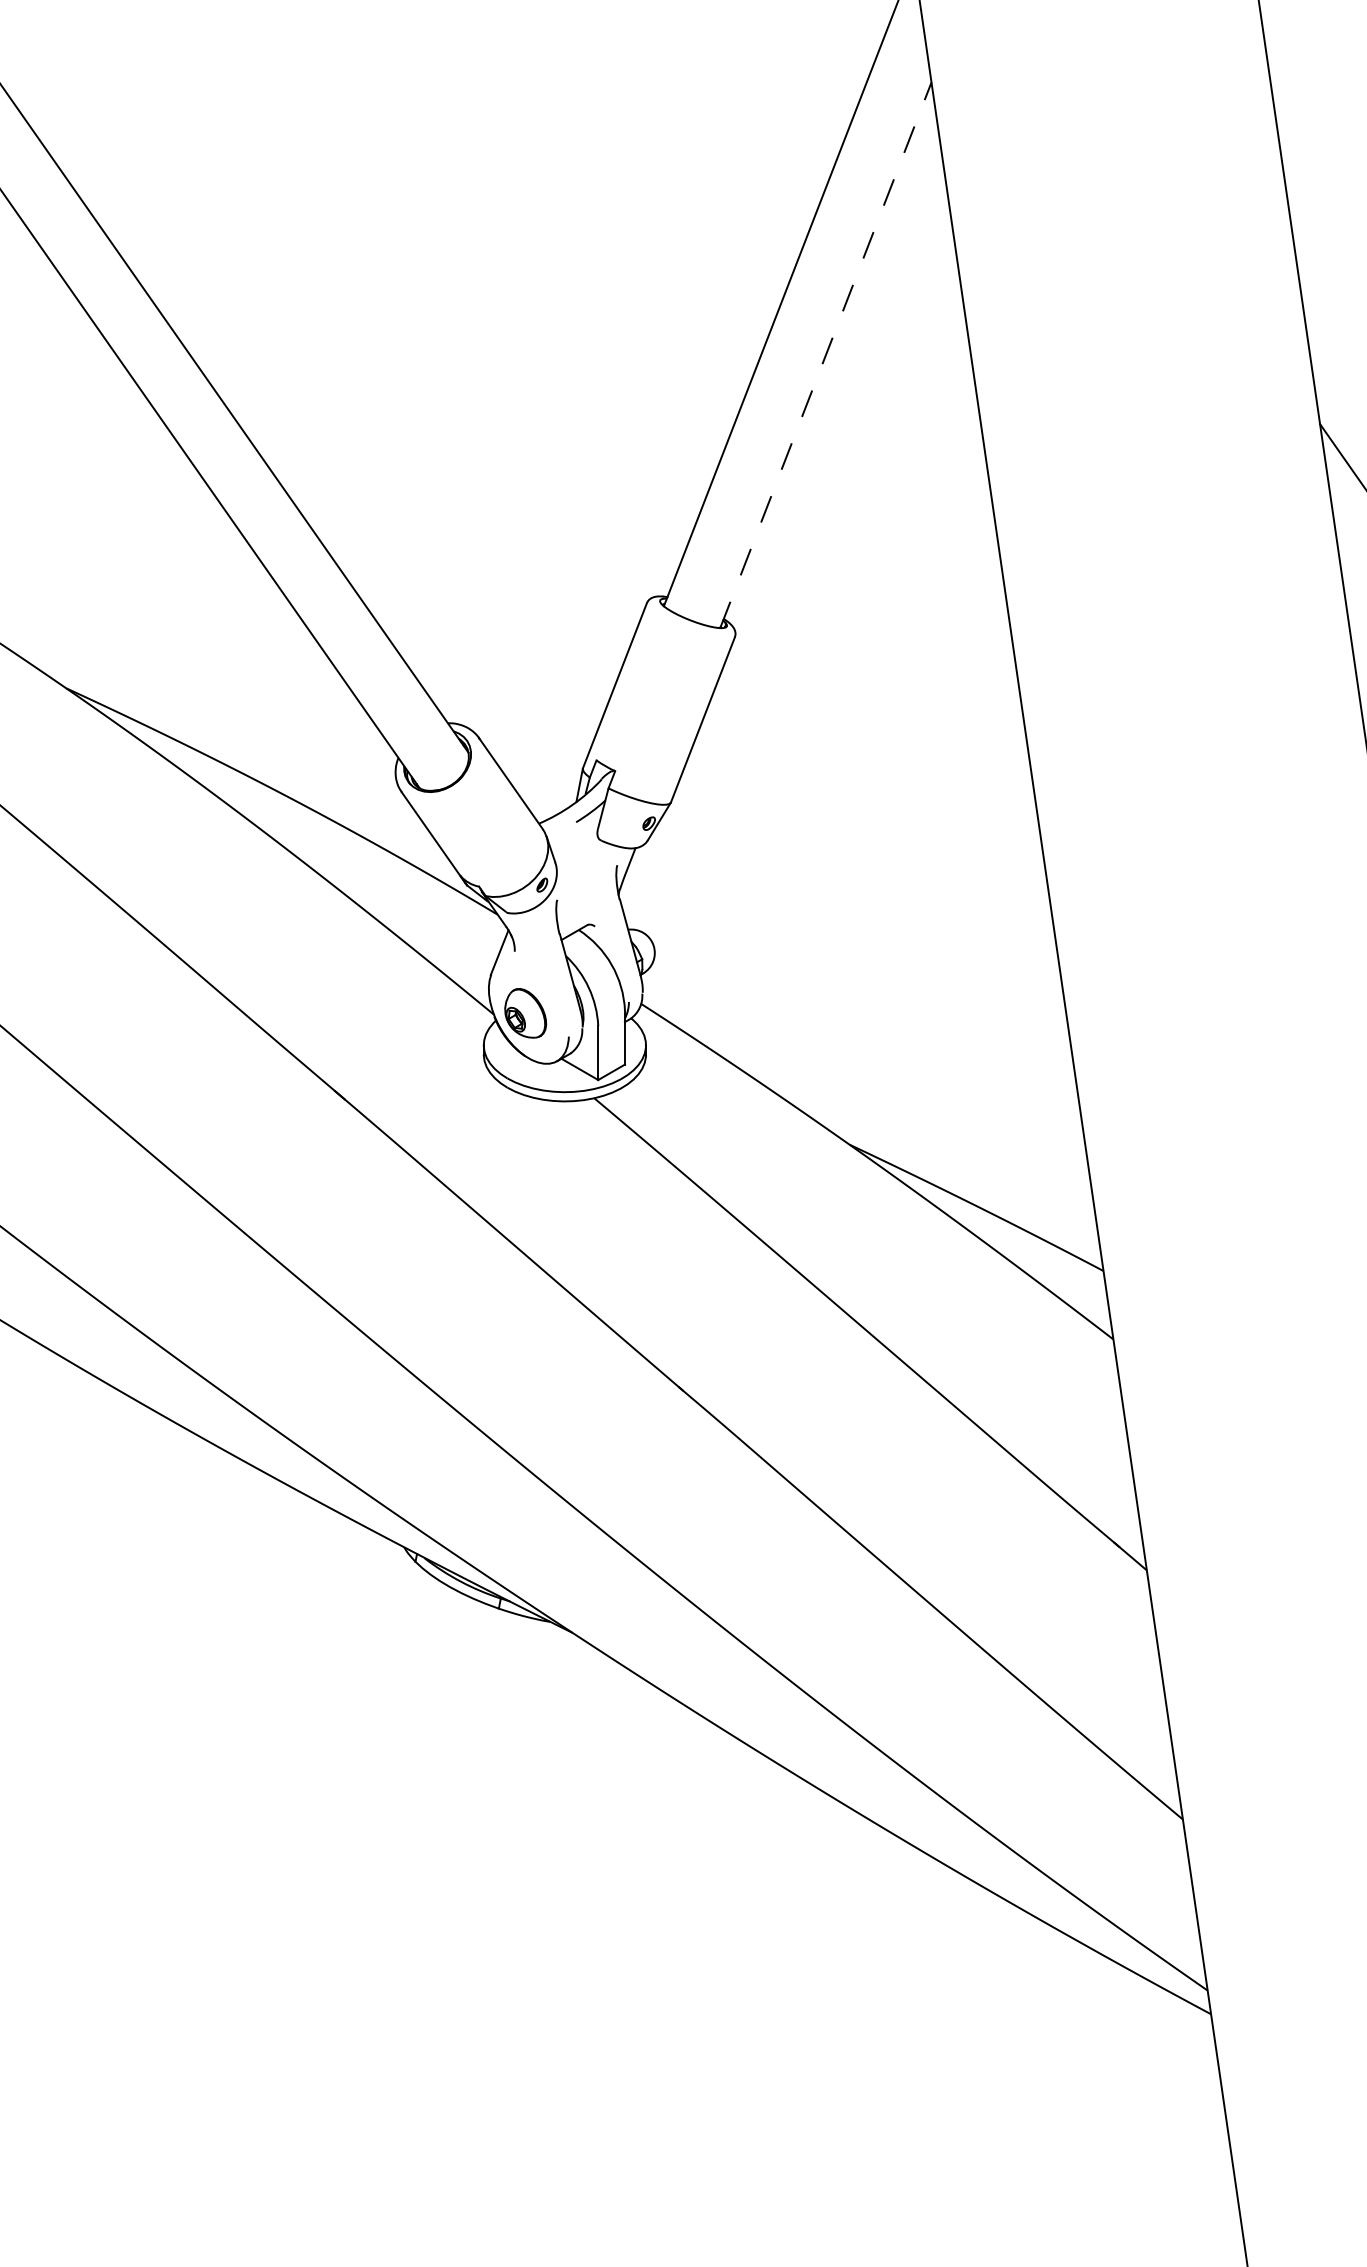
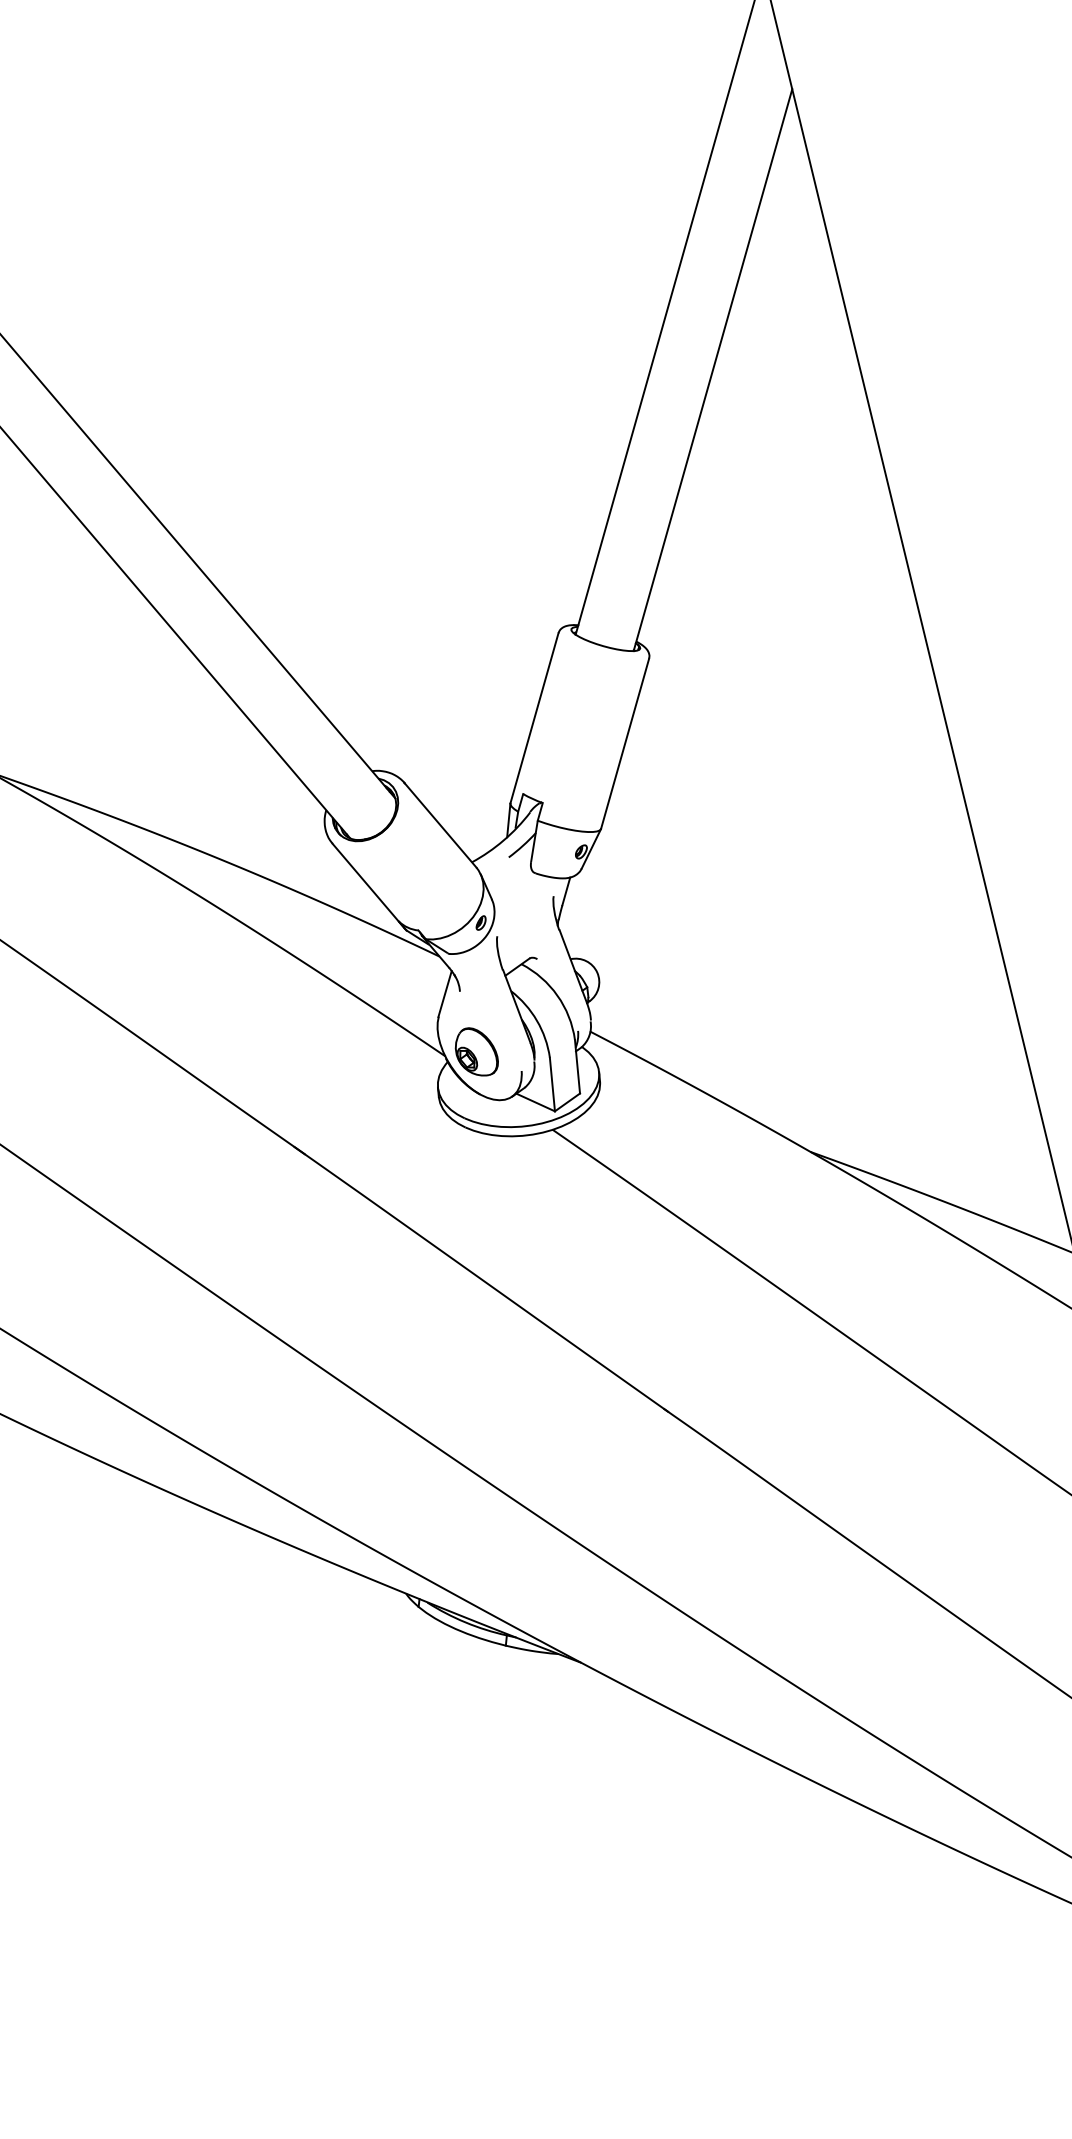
line: (825, 355) -> (712, 370), dashed -> solid

